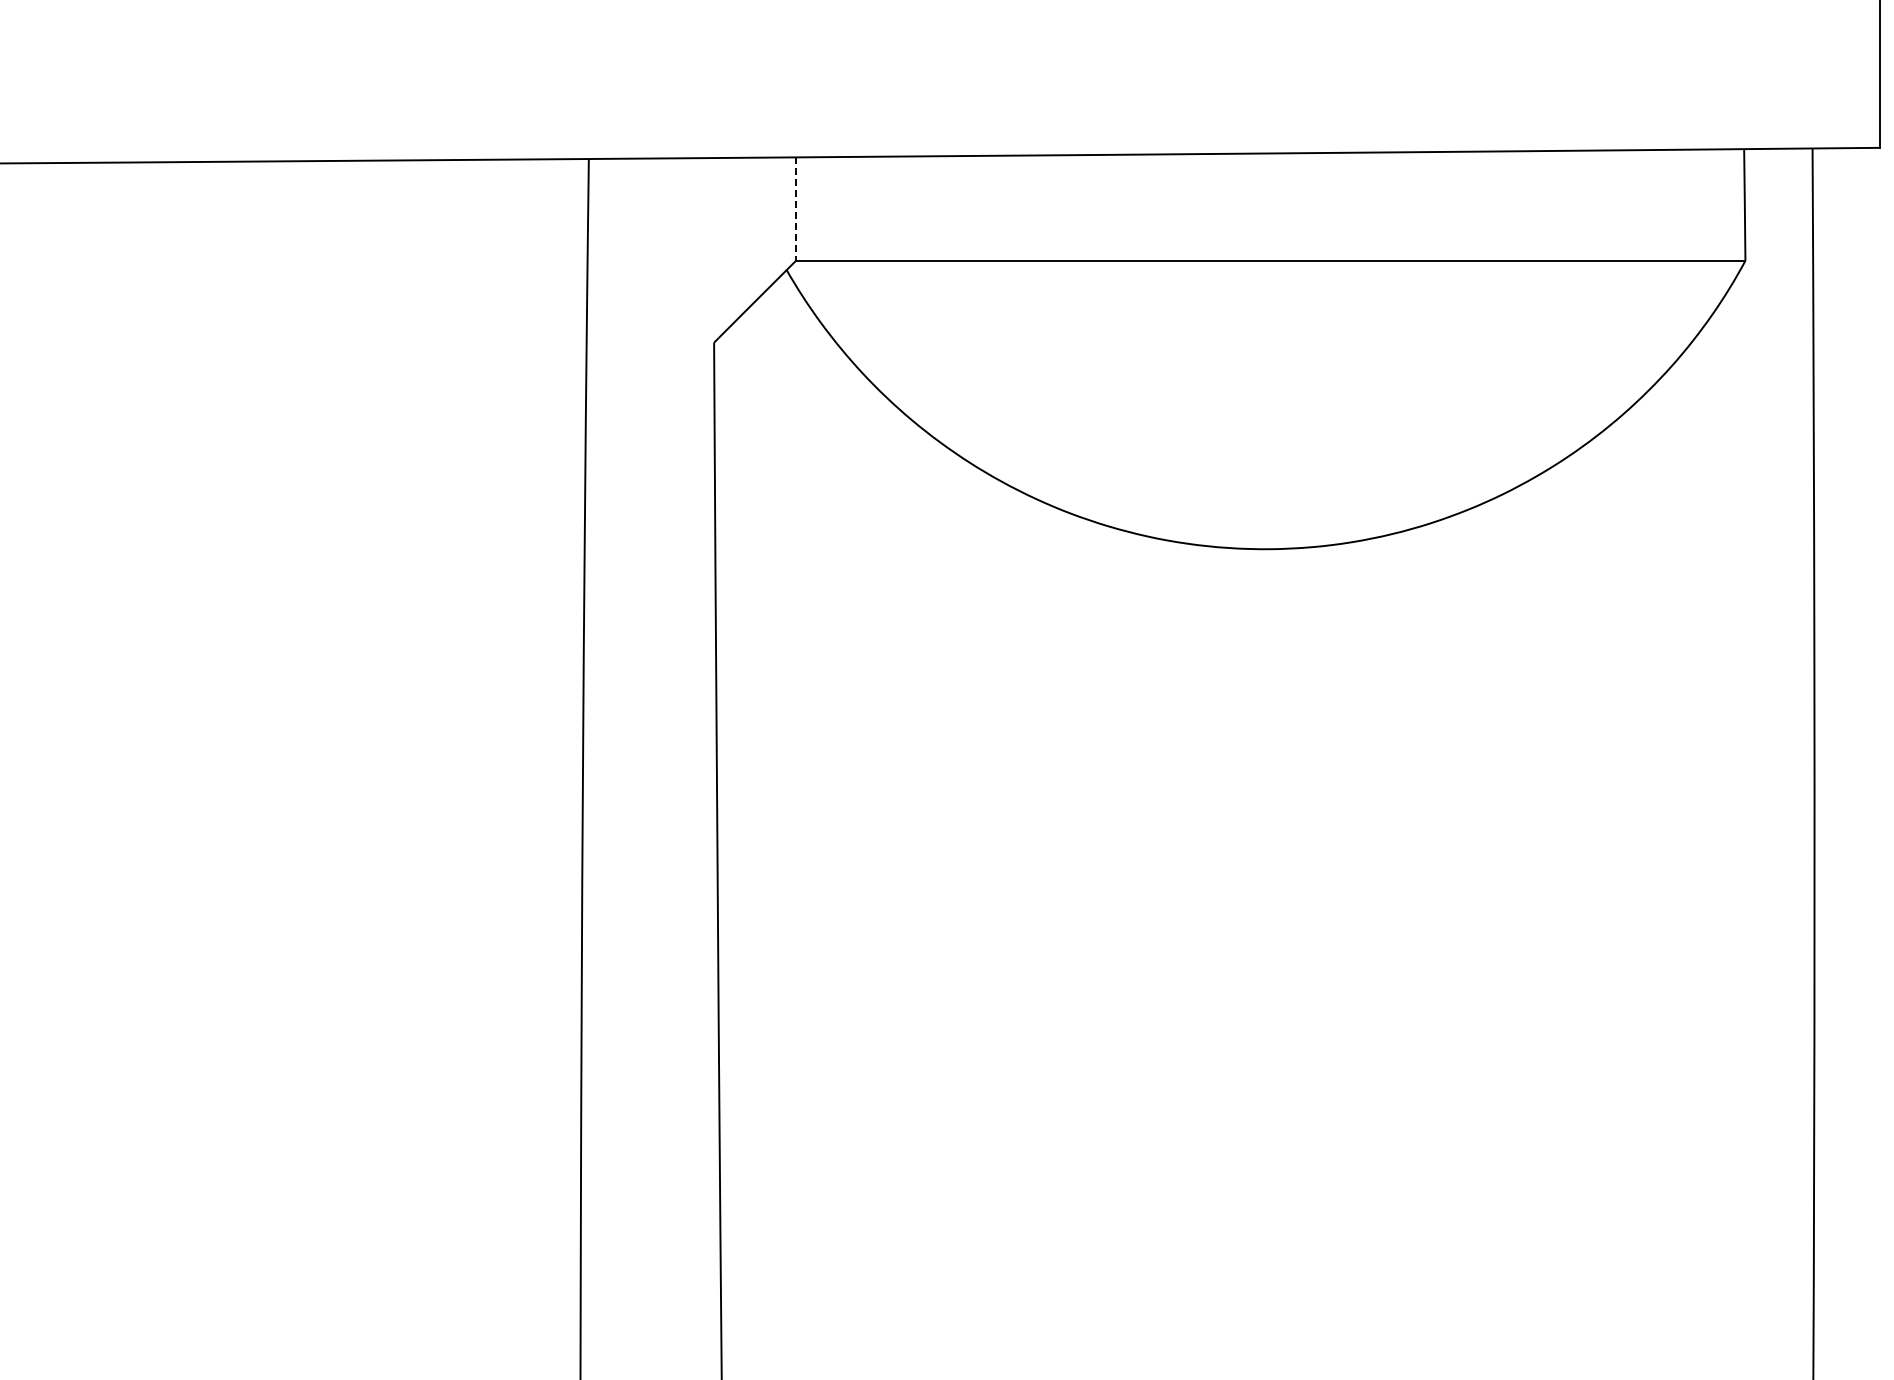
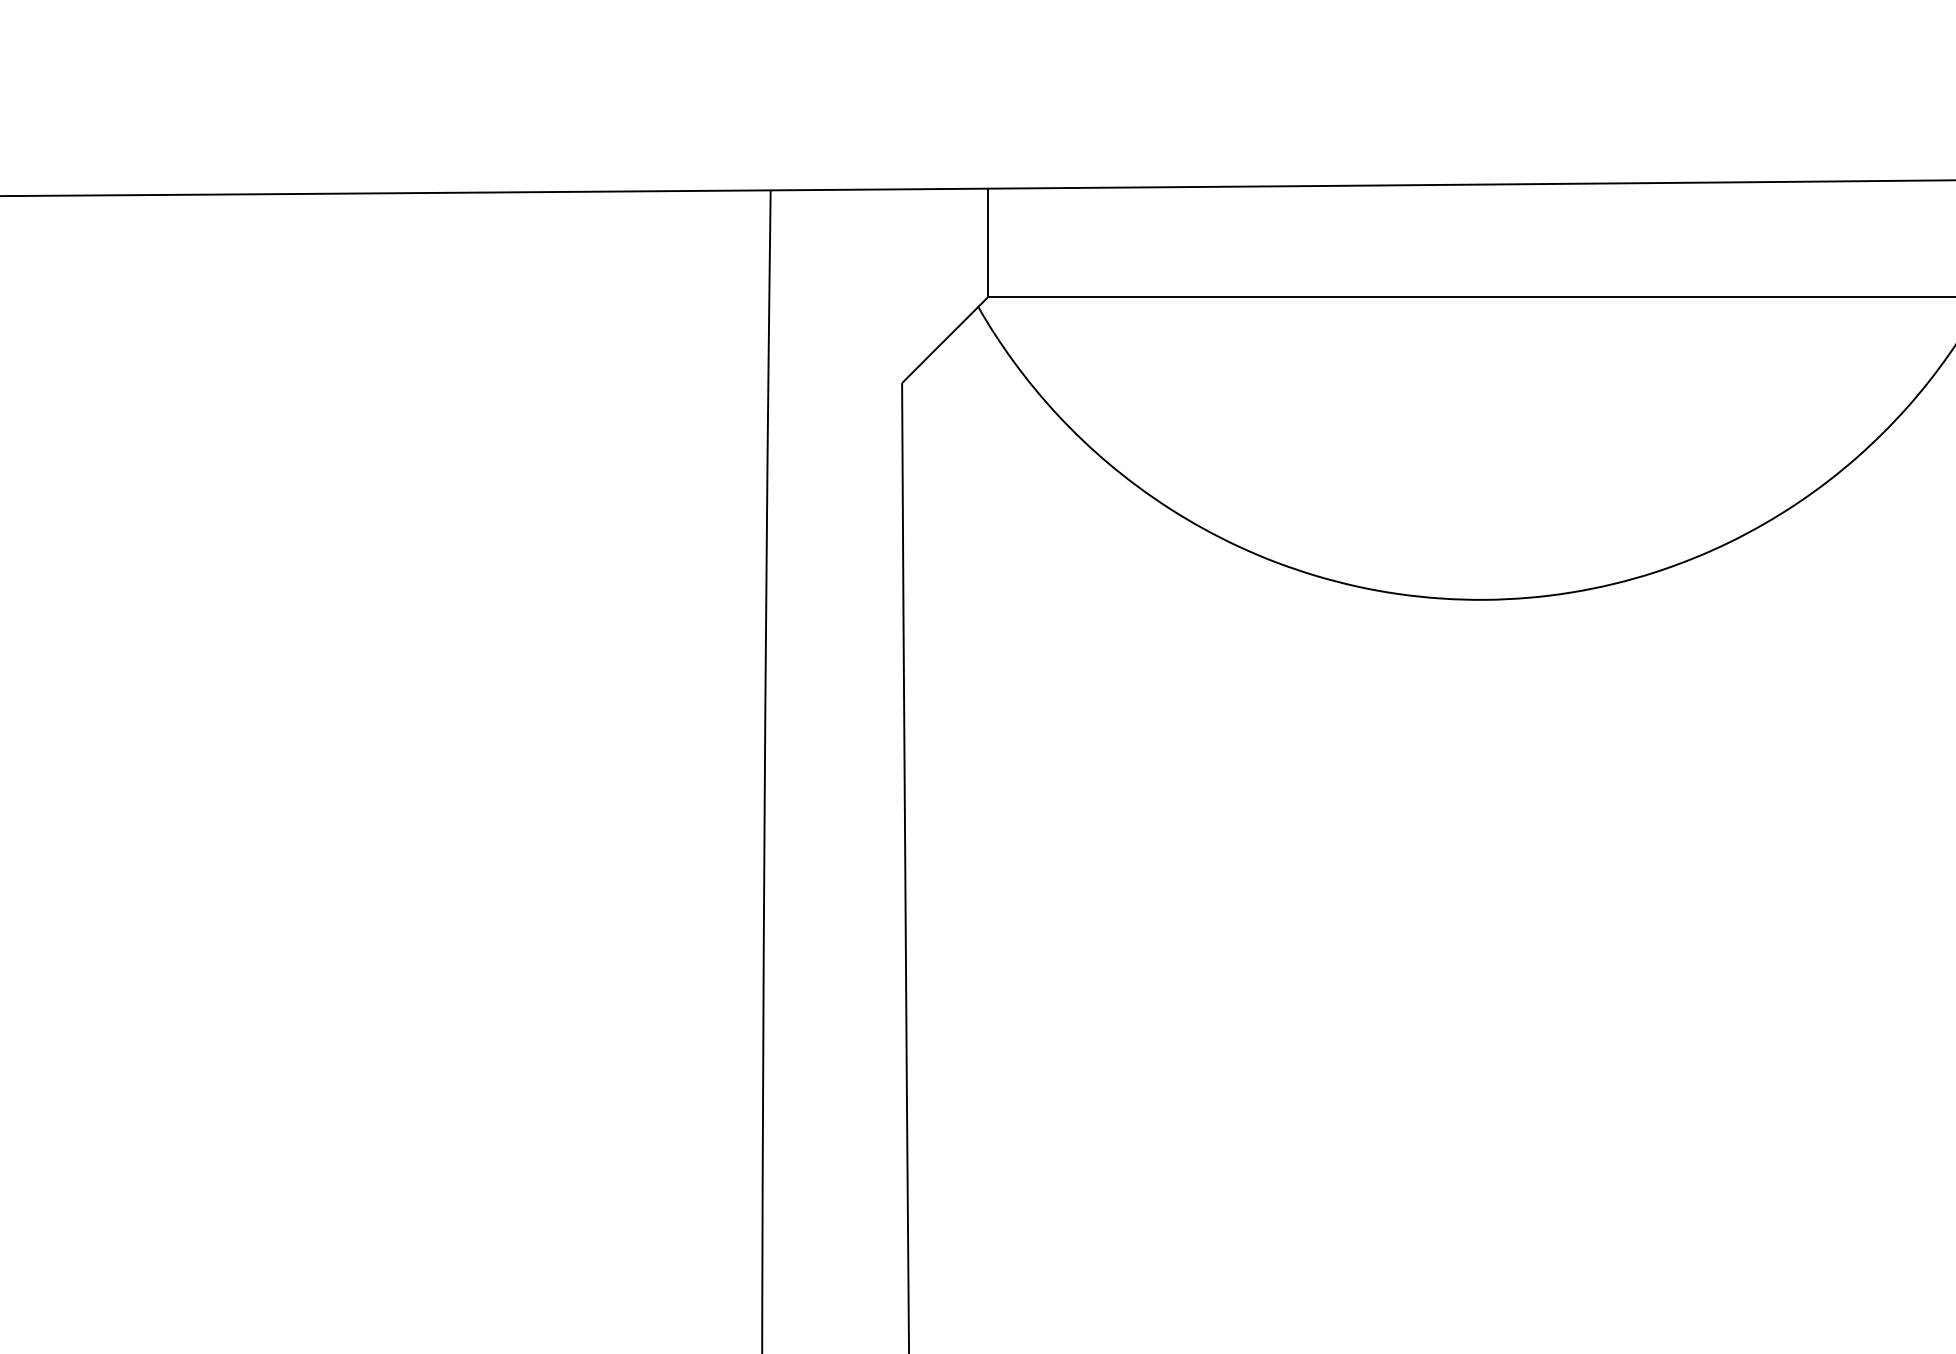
line: (795, 209) -> (987, 243), dashed -> solid

